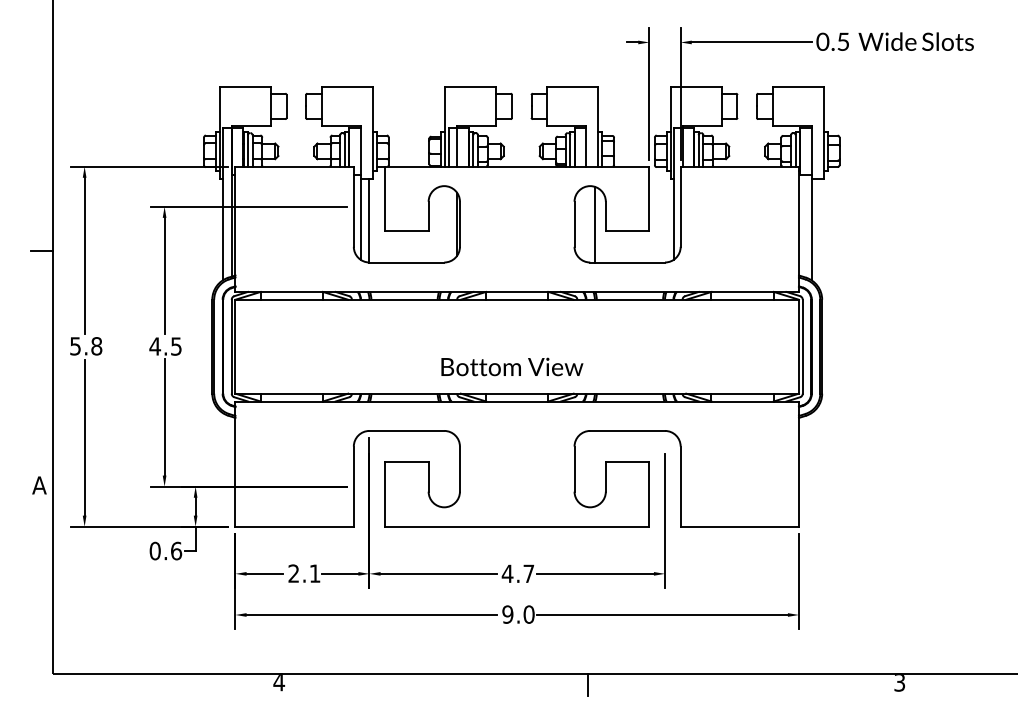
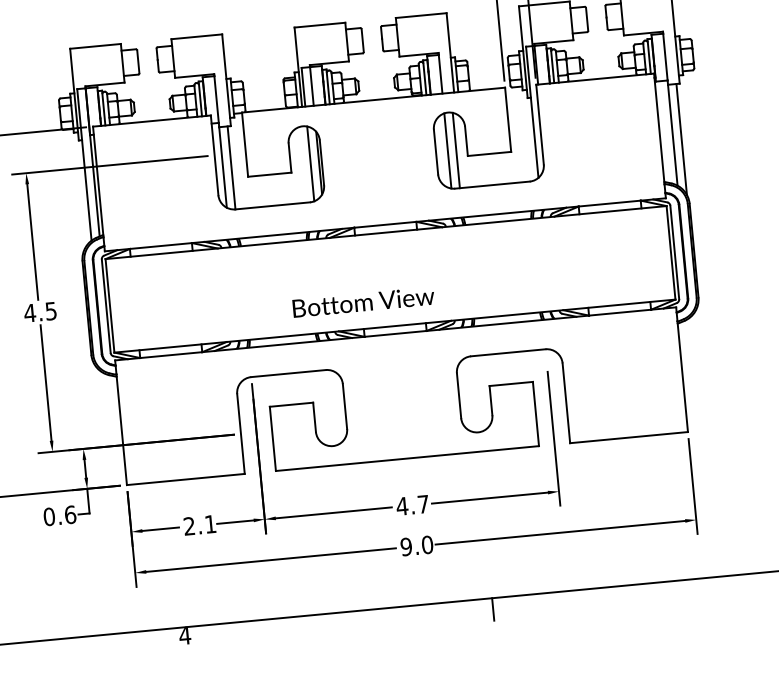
line: (448, 223) -> (310, 163), added
line: (586, 224) -> (447, 151), added
line: (820, 234) -> (681, 139), added
text: (512, 366) -> (363, 301), moved

